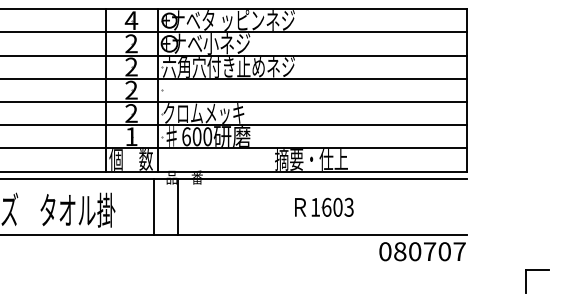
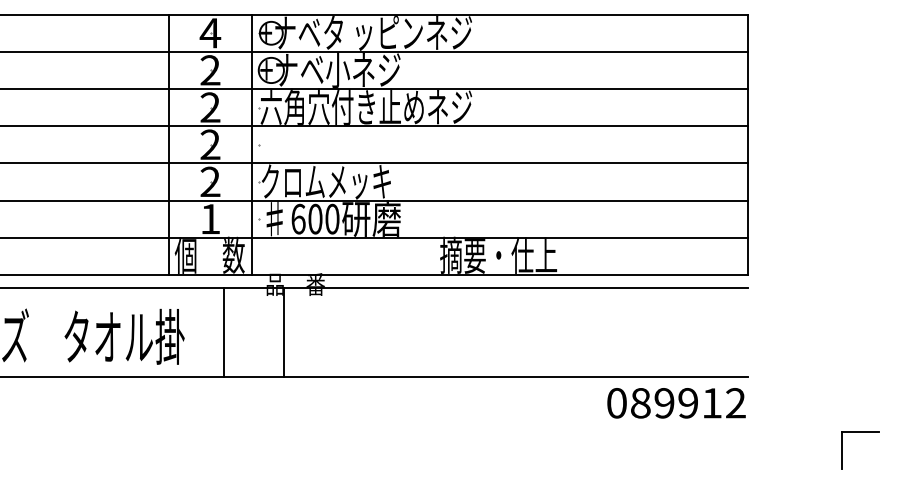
part: (324, 206) -> (519, 330), removed
line: (154, 207) -> (224, 332), moved
text: (437, 251) -> (700, 402), 080707 -> 089912

